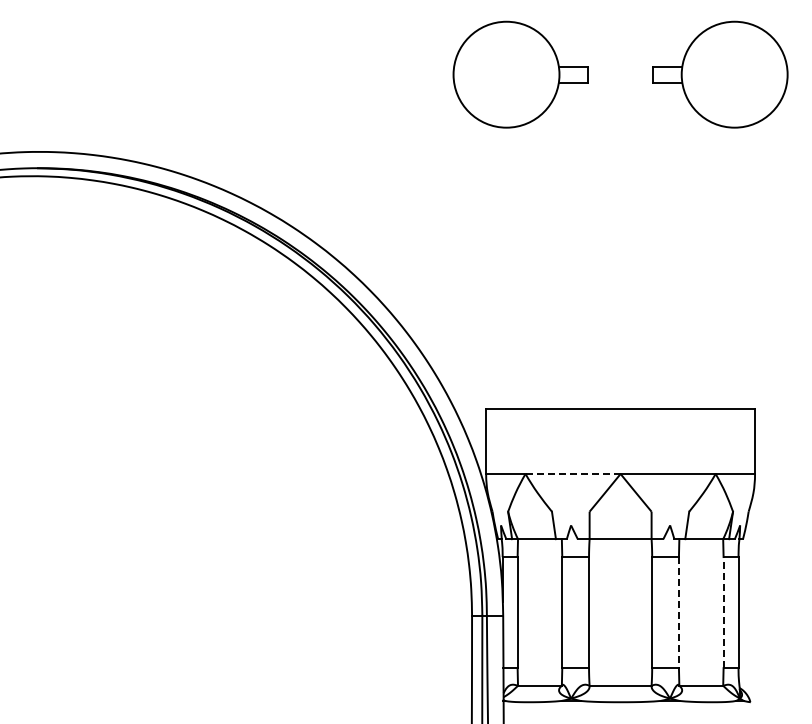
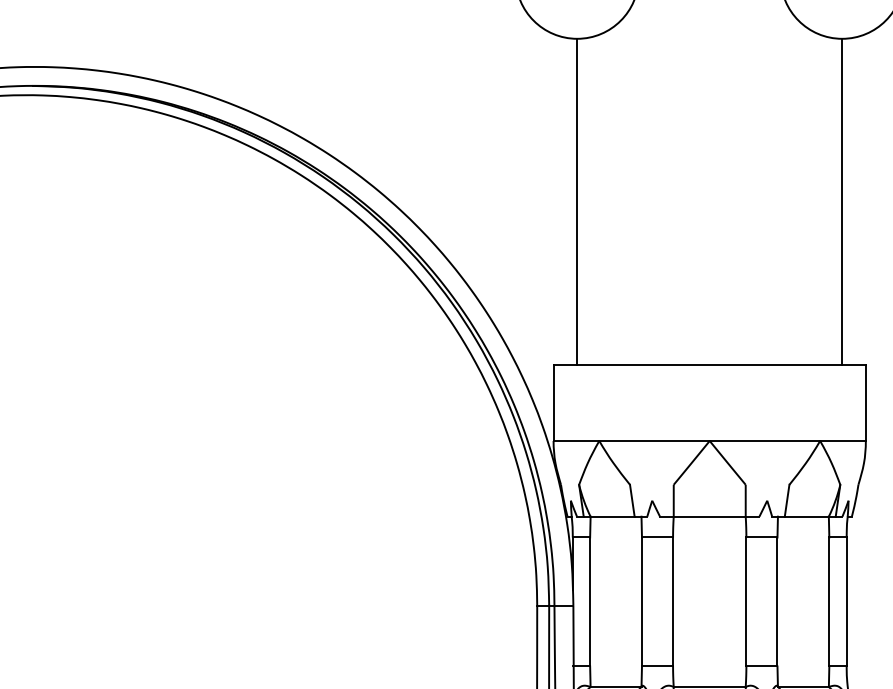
line: (506, 267) -> (577, 201), added
line: (734, 267) -> (841, 201), added
line: (573, 473) -> (655, 440), dashed -> solid
line: (678, 612) -> (776, 601), dashed -> solid
line: (723, 612) -> (829, 601), dashed -> solid

